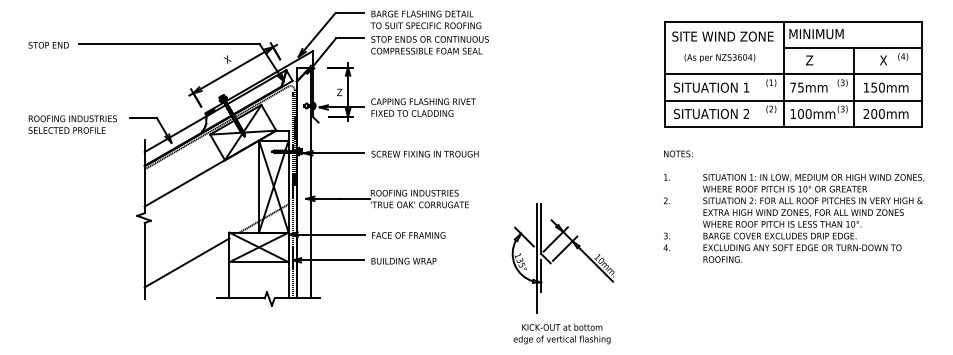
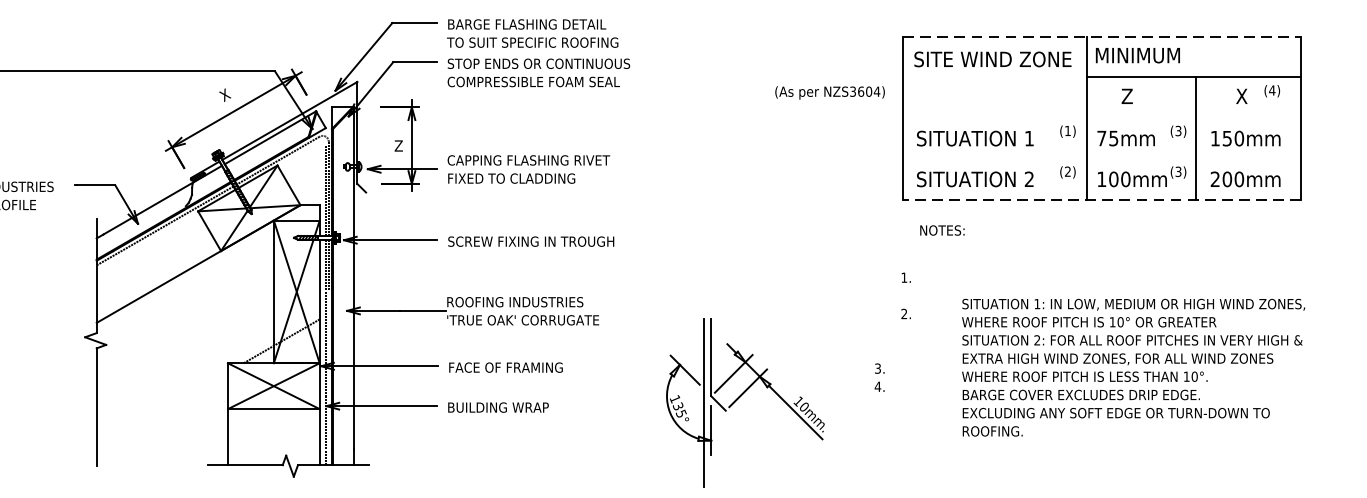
line: (793, 21) -> (1102, 36), solid -> dashed
text: (719, 58) -> (829, 93), moved
line: (793, 74) -> (1102, 118), removed
line: (793, 100) -> (1102, 158), removed
line: (792, 127) -> (1100, 200), solid -> dashed
text: (678, 153) -> (942, 229), moved
text: (813, 218) -> (1133, 367), moved
text: (666, 241) -> (879, 377), moved
line: (186, 262) -> (161, 409), removed

